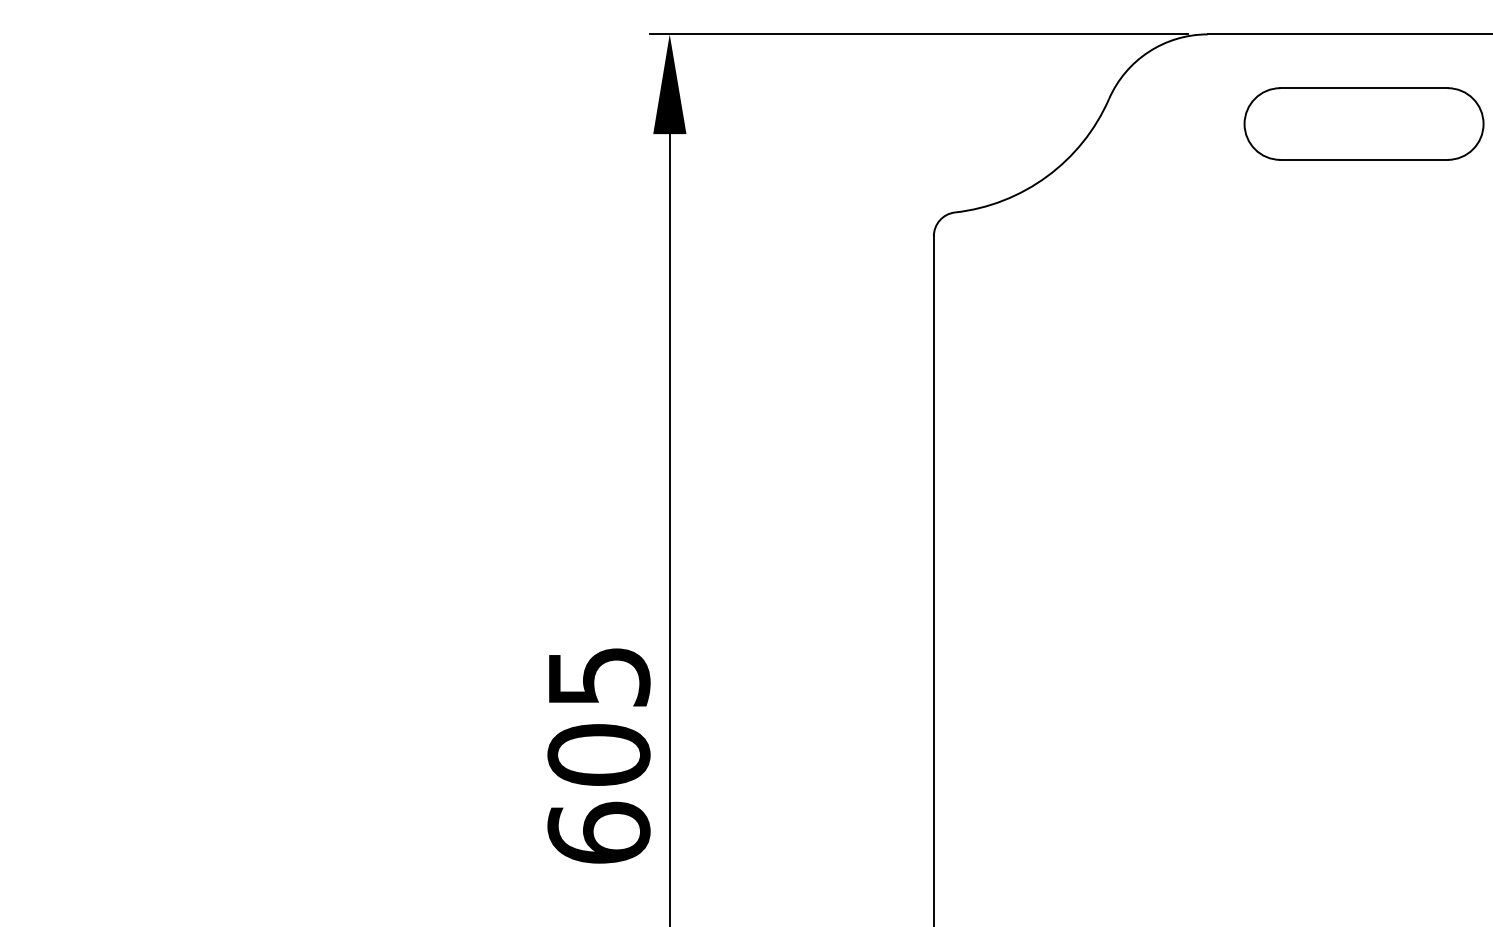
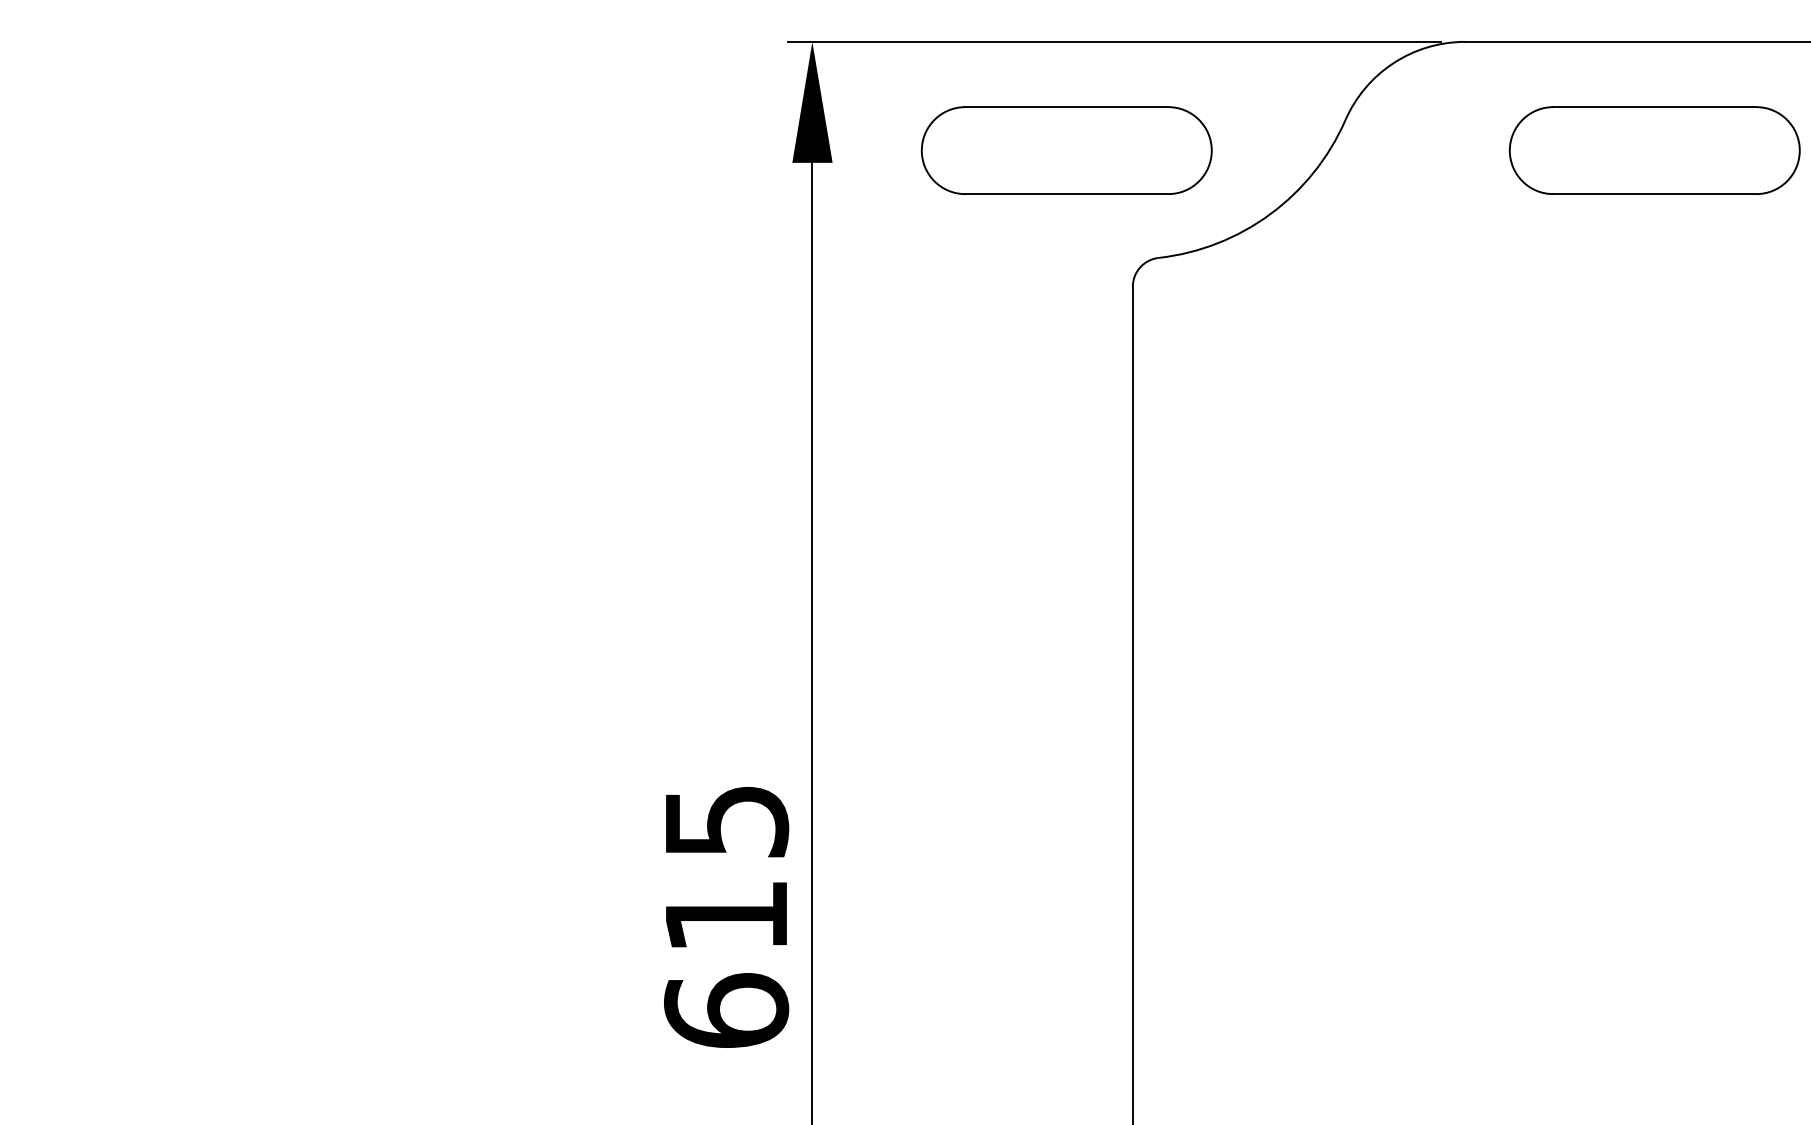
part: (879, 123) -> (1066, 150), added
text: (598, 754) -> (726, 915), 605 -> 615

